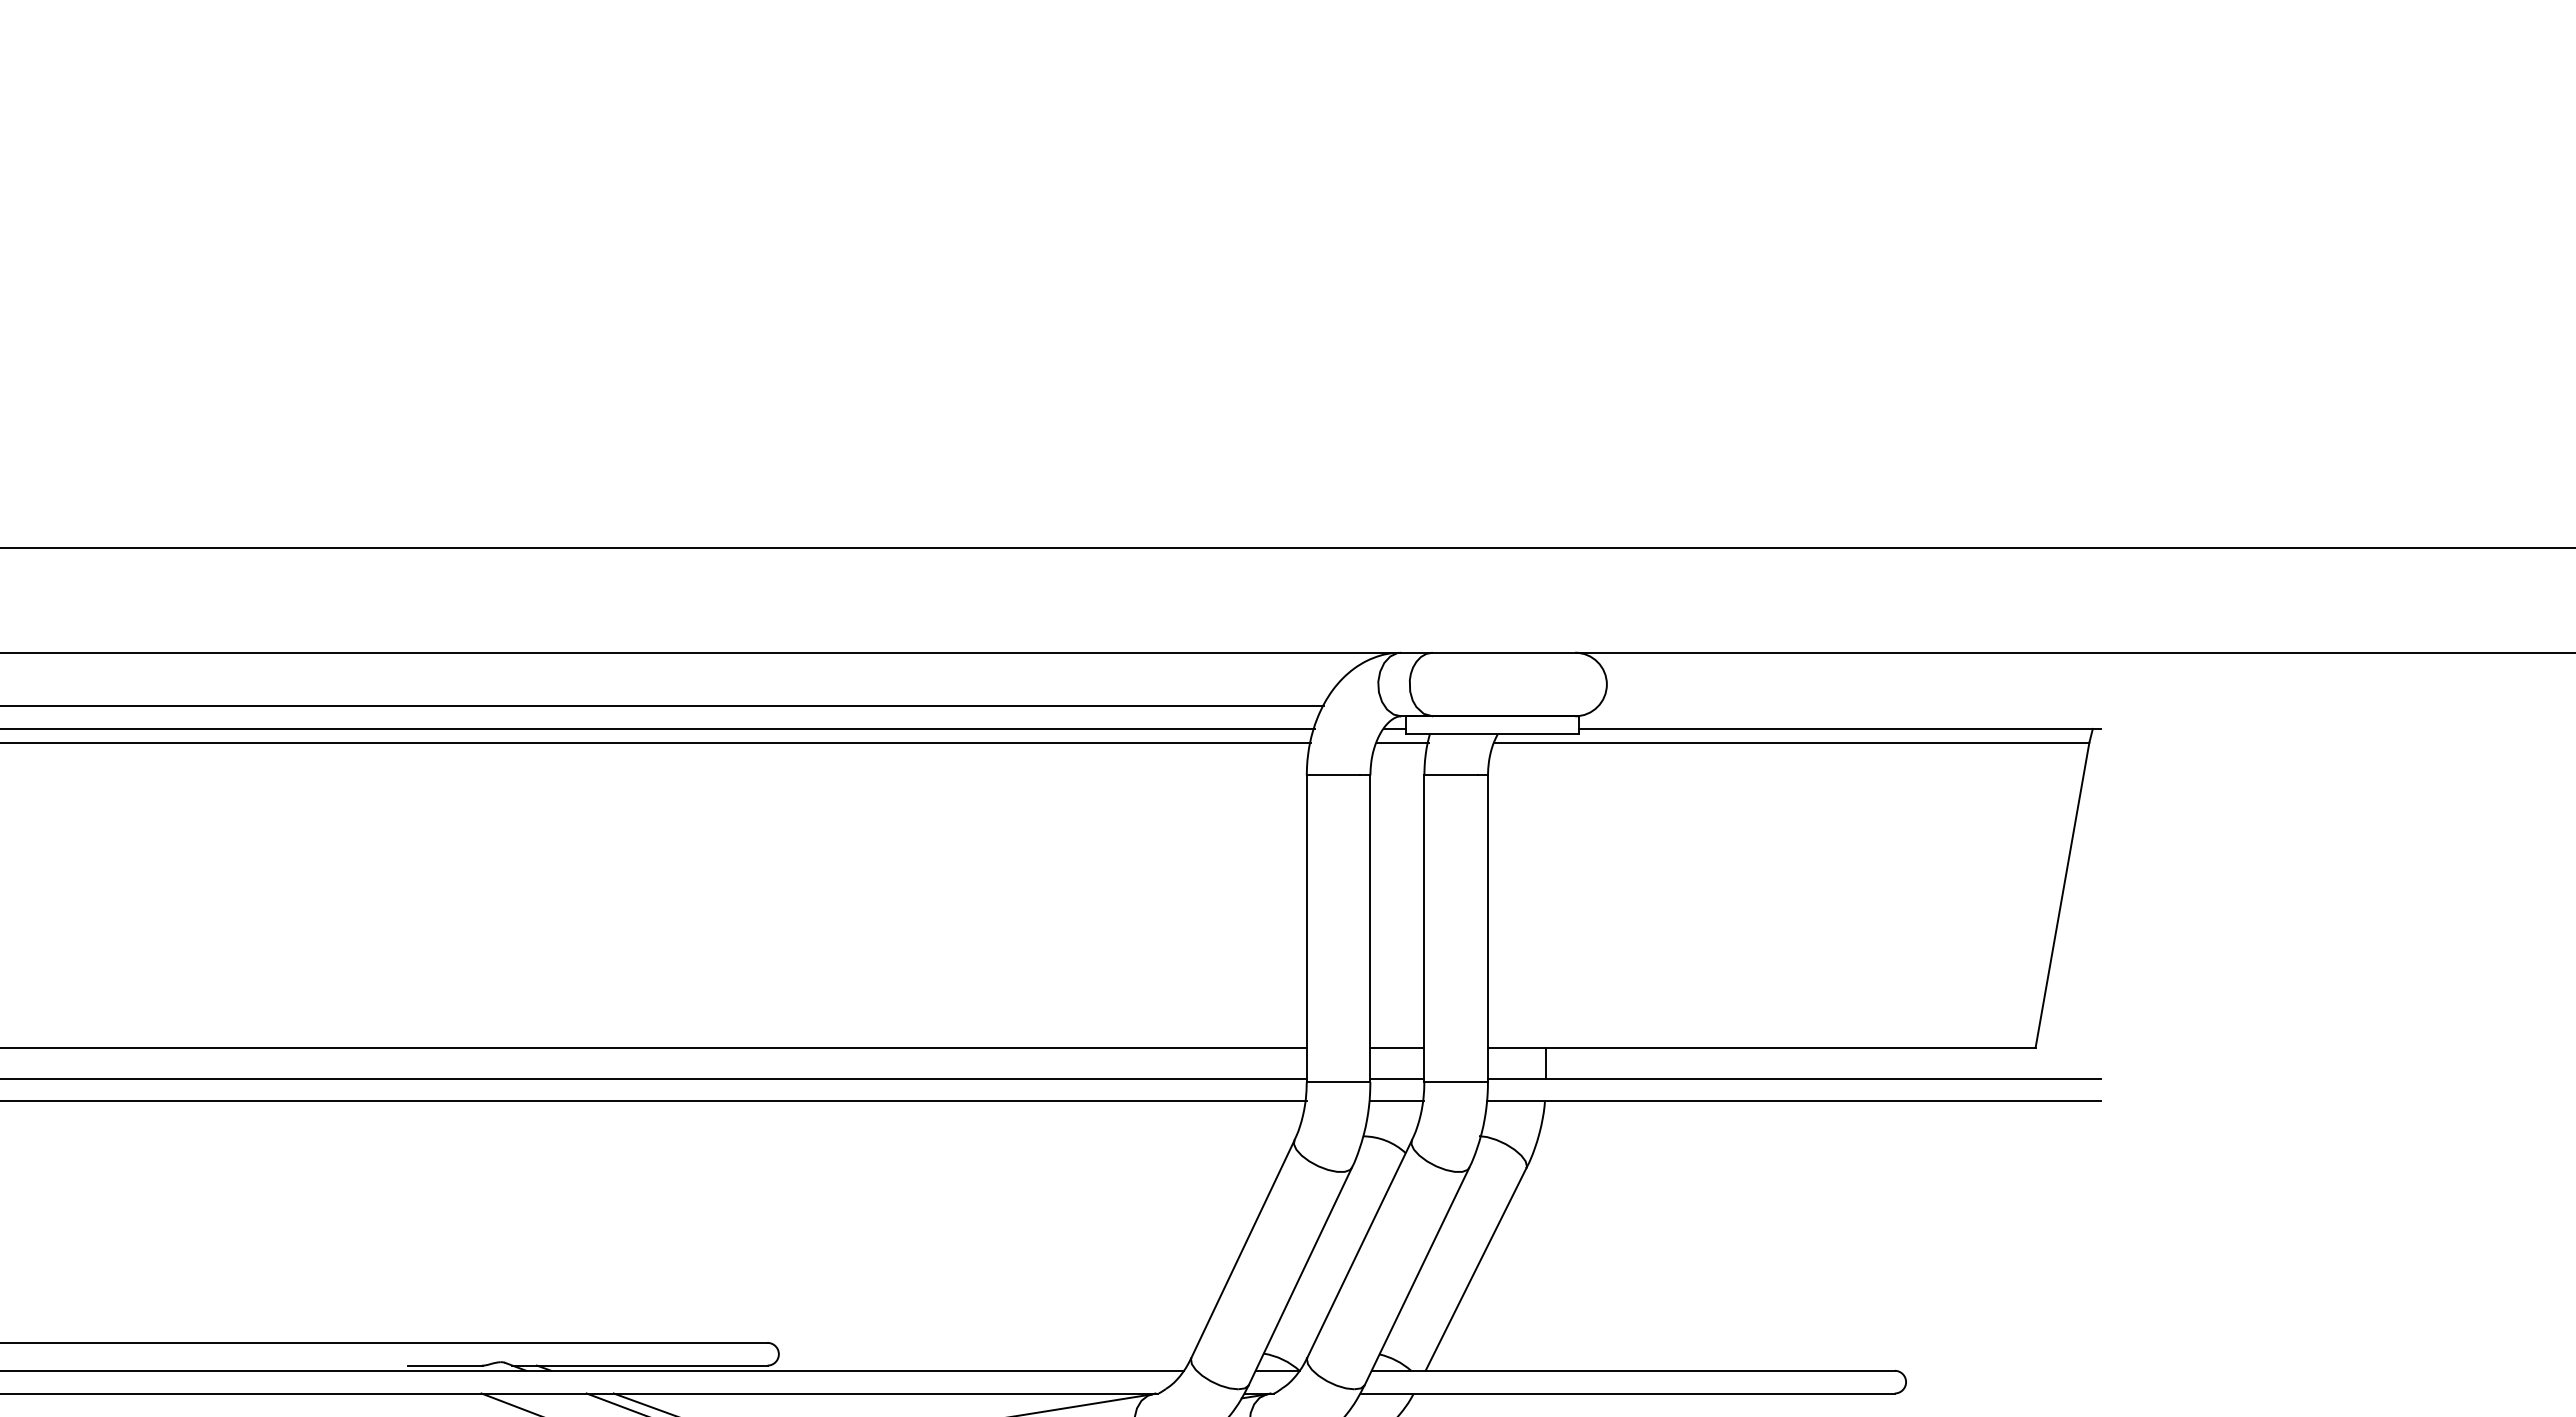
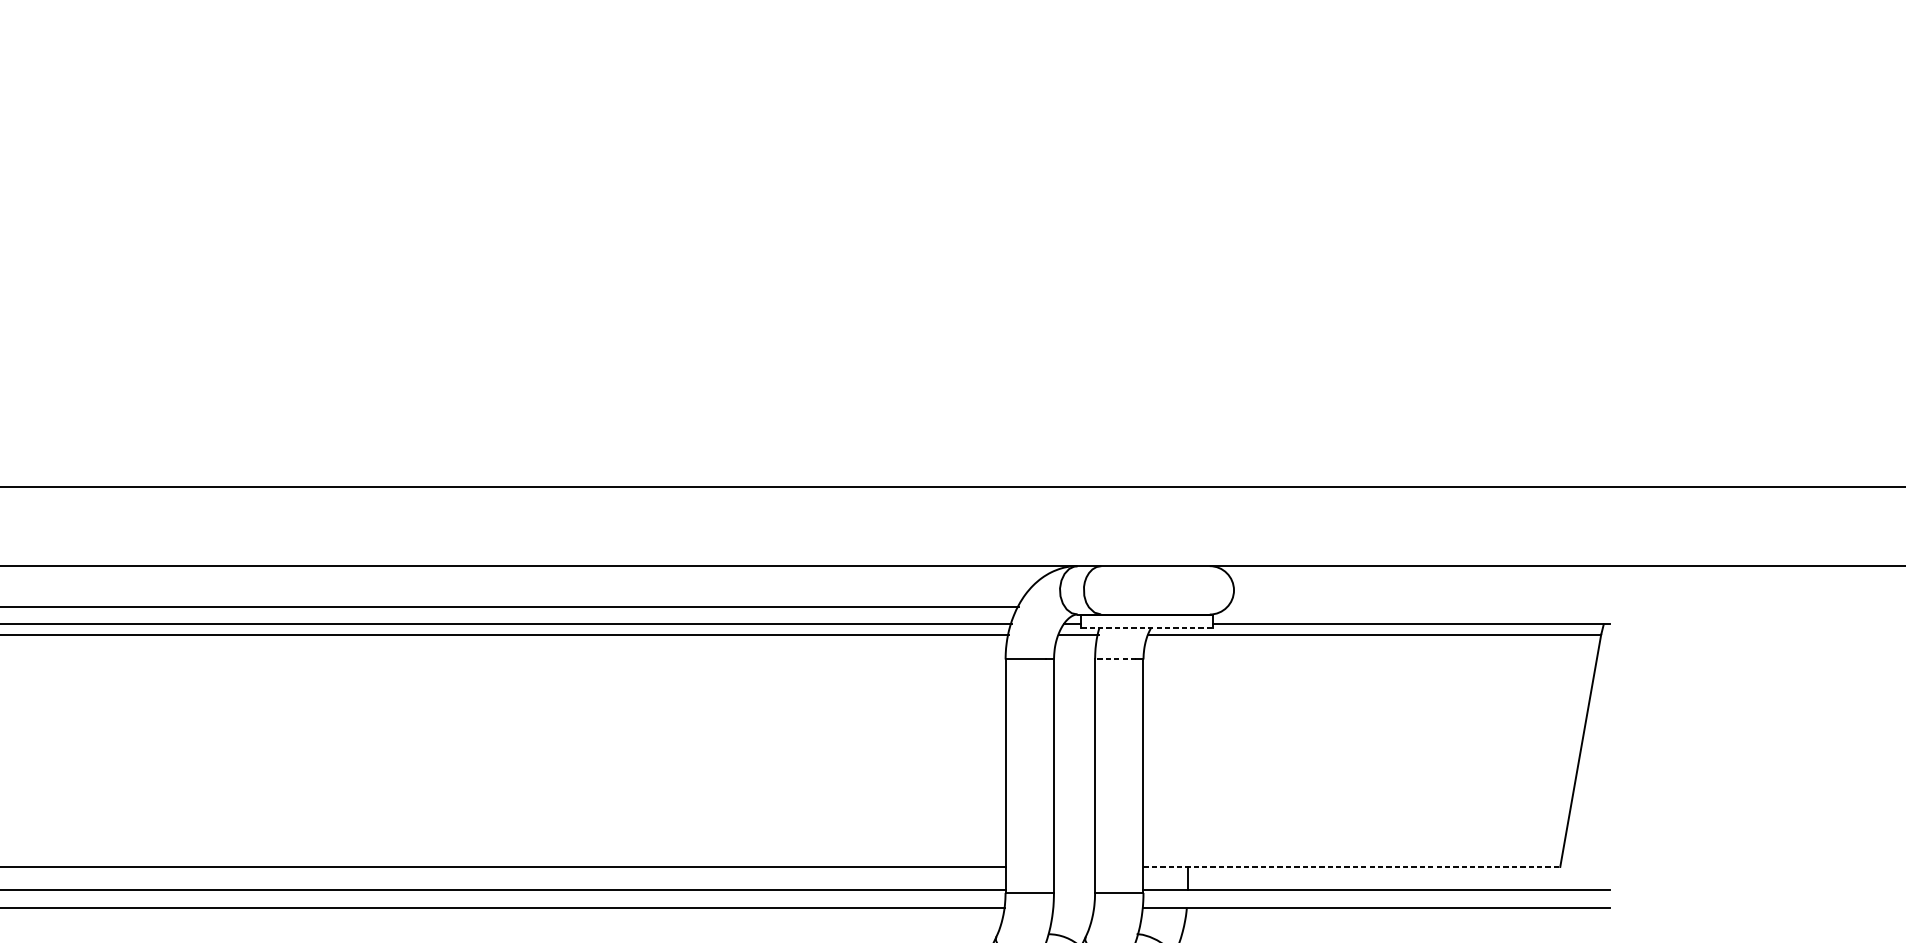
line: (1492, 734) -> (1146, 628), solid -> dashed
line: (1450, 775) -> (1114, 659), solid -> dashed
line: (1397, 1047) -> (1074, 866), removed
line: (1761, 1047) -> (1351, 866), solid -> dashed
line: (1397, 1078) -> (1074, 890), removed
line: (1396, 1101) -> (1073, 907), removed

